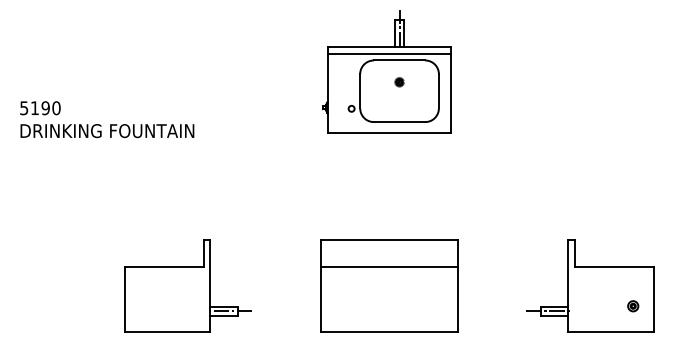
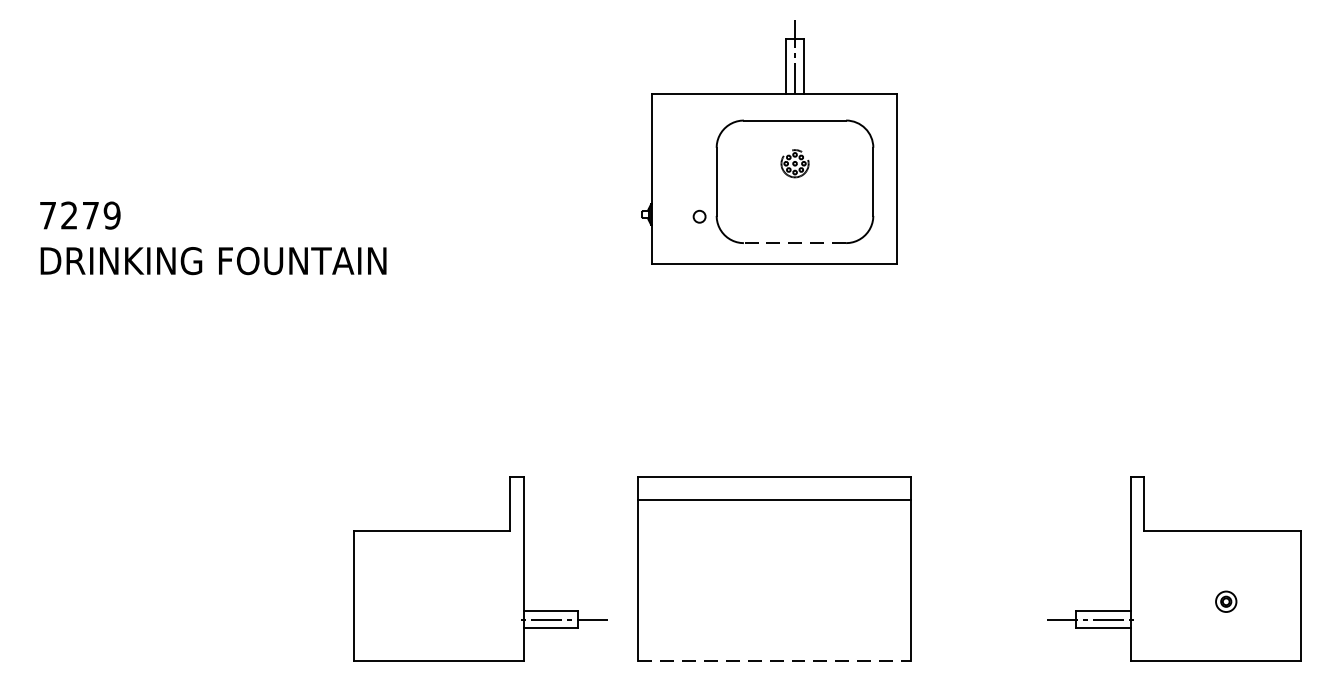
line: (388, 53) -> (772, 106), removed
part: (399, 82) -> (794, 164), size x1.6
text: (40, 108) -> (80, 216), 5190 -> 7279
line: (399, 122) -> (794, 243), solid -> dashed
line: (388, 266) -> (772, 498), moved
part: (187, 285) -> (478, 568), moved
part: (633, 306) -> (1226, 602), moved
line: (389, 331) -> (774, 659), solid -> dashed

